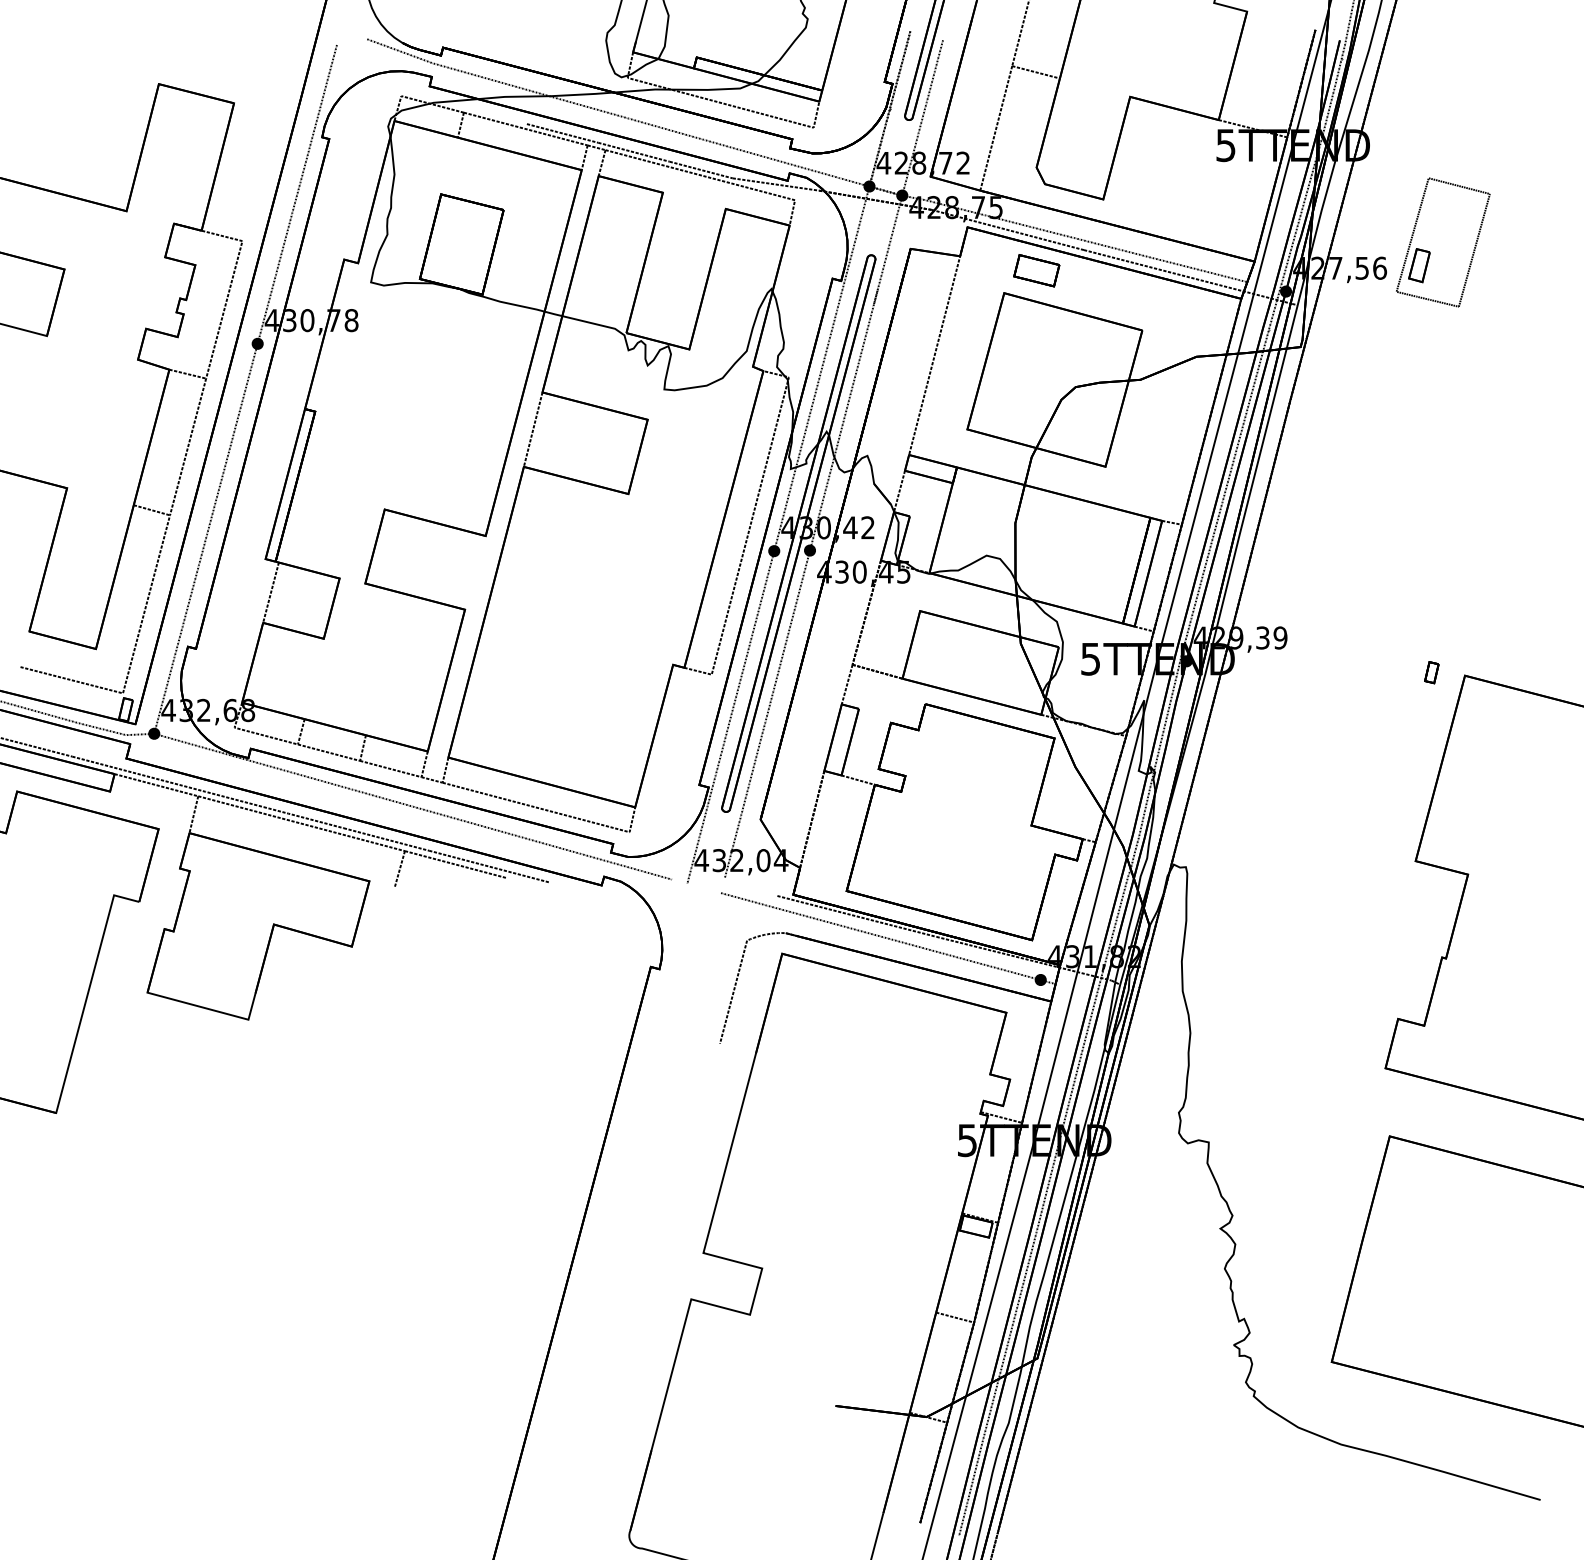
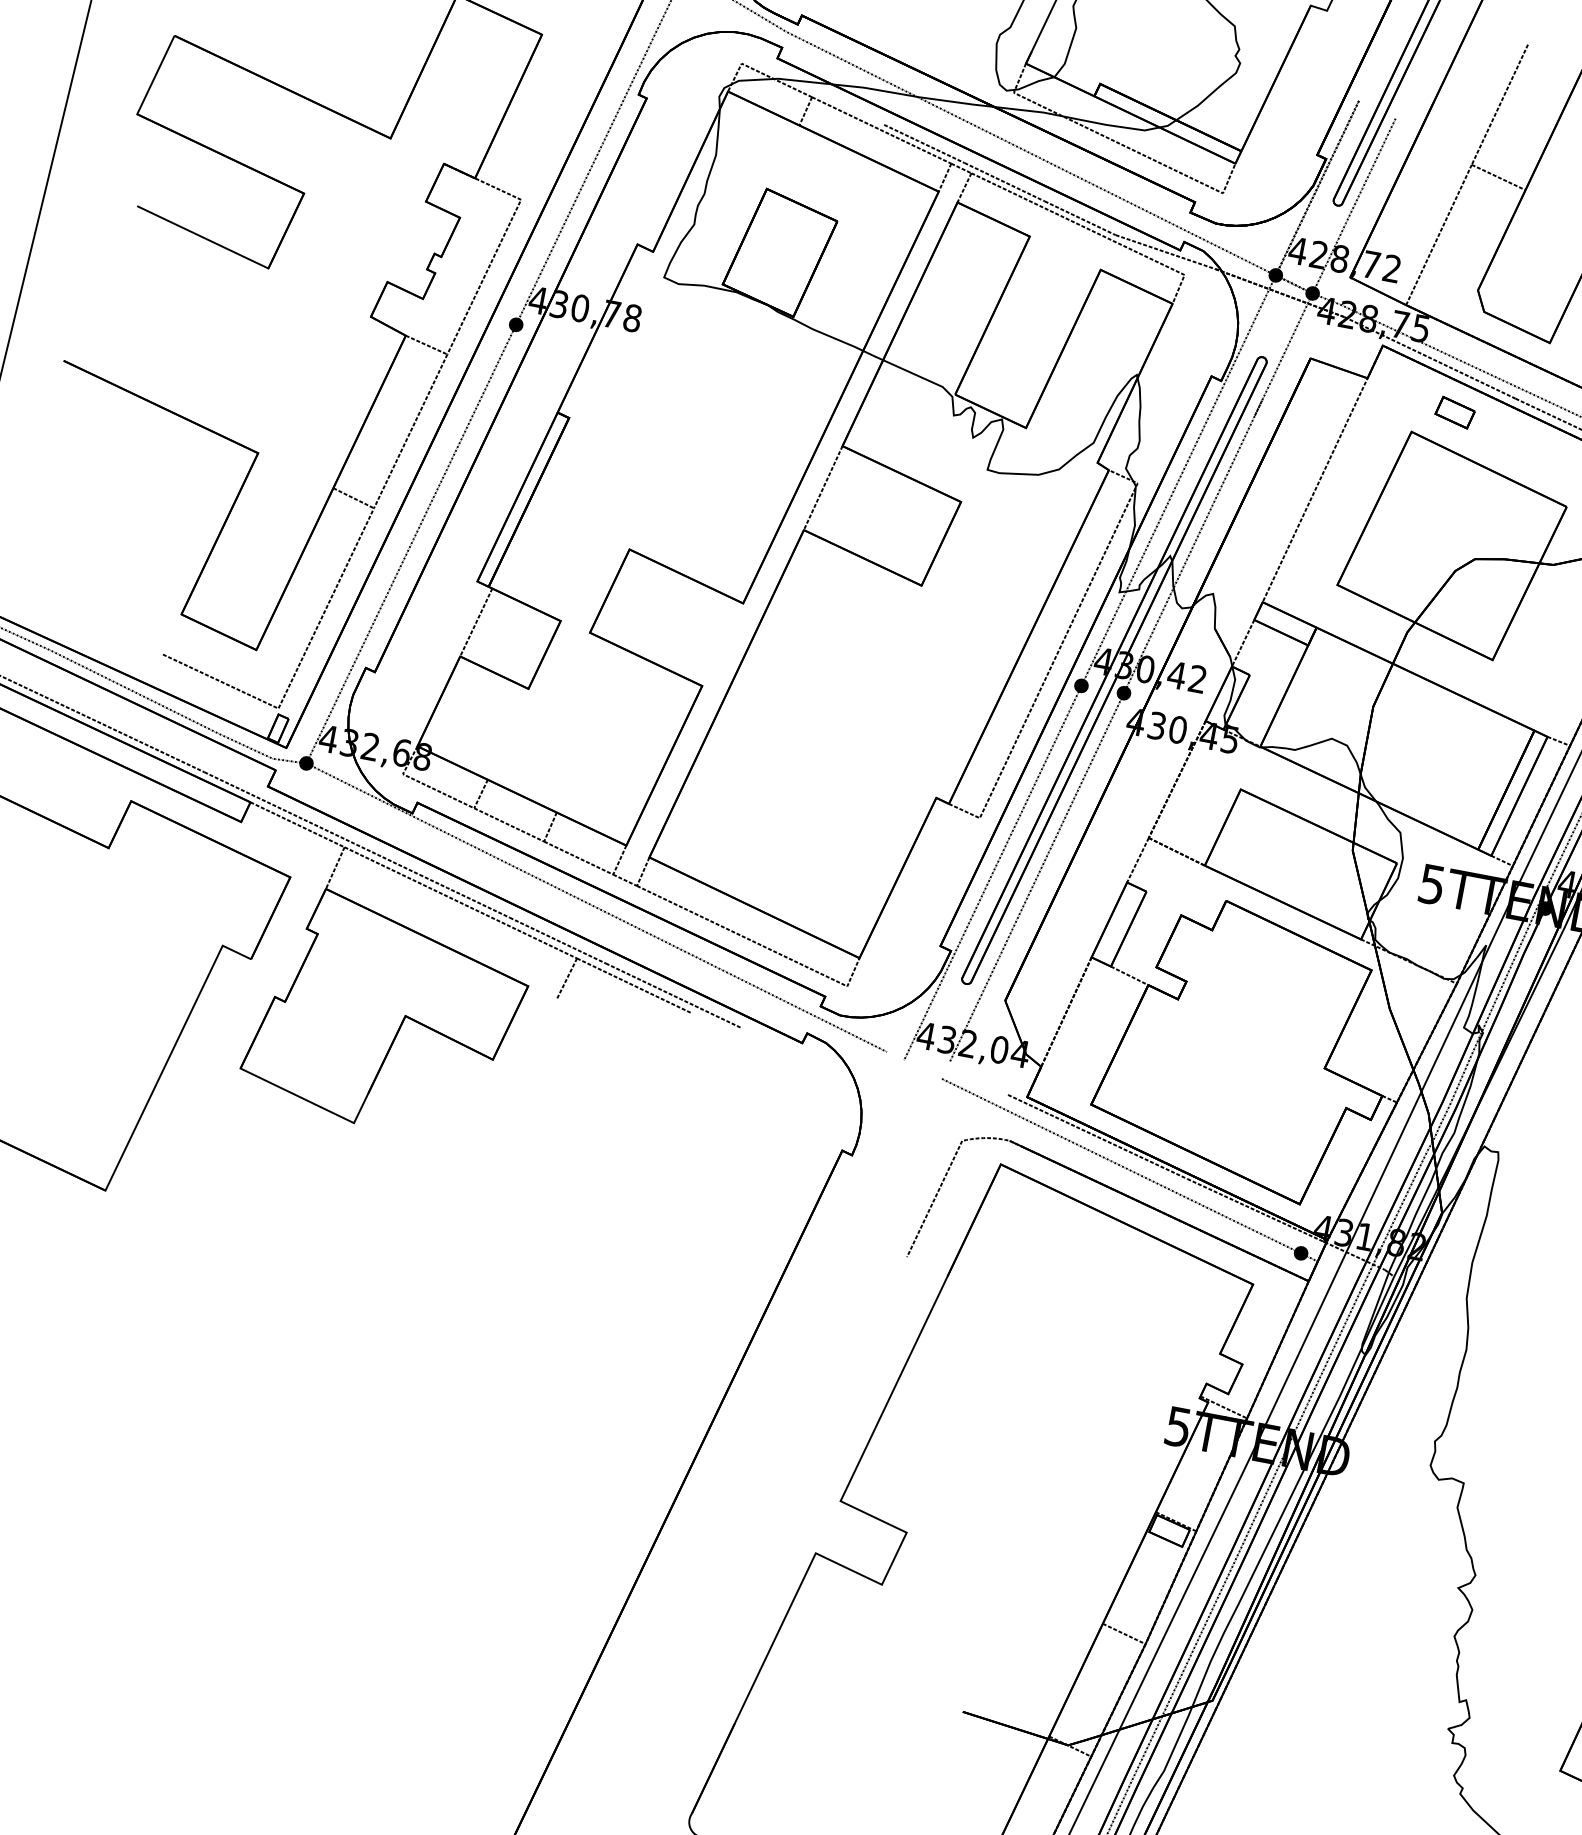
part: (1036, 270) -> (1454, 412), size x0.7

